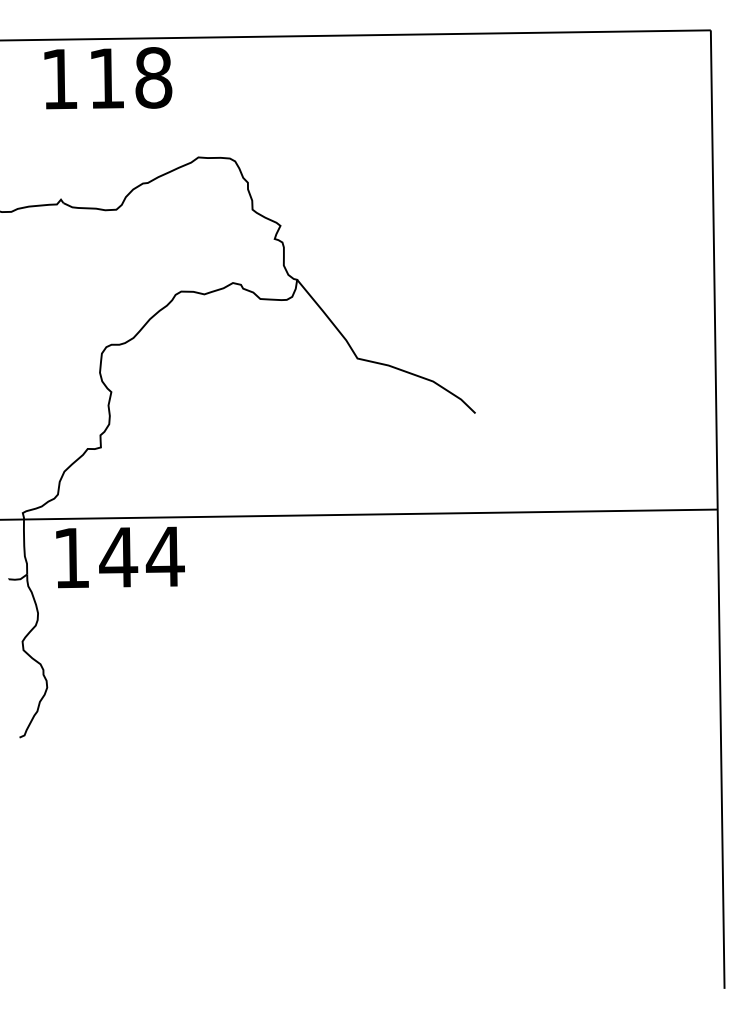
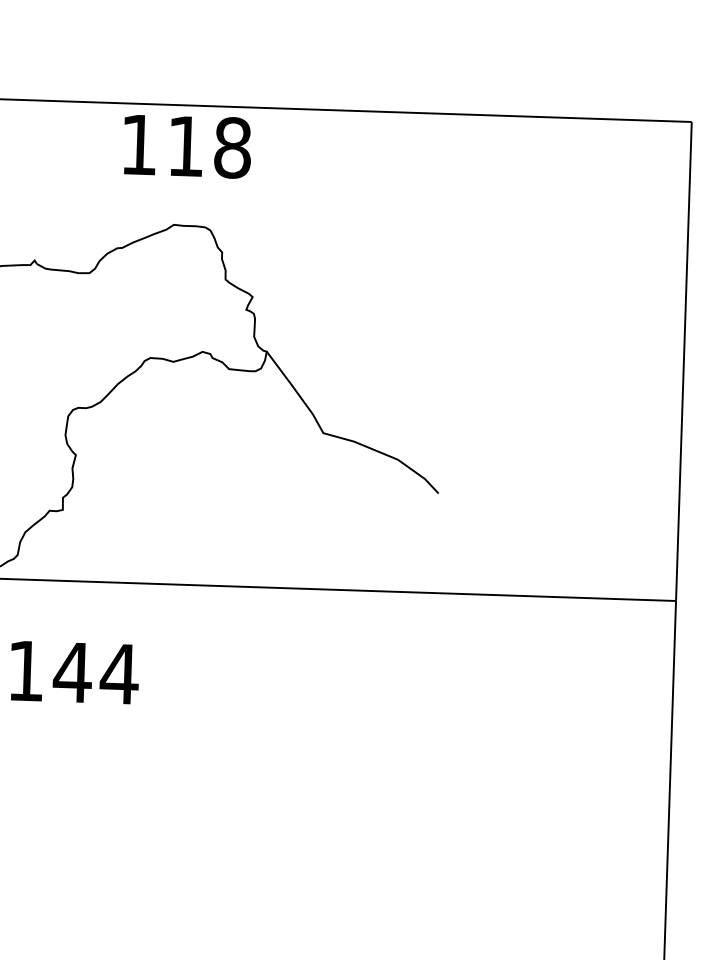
text: (108, 78) -> (187, 146), moved
text: (120, 557) -> (74, 672), moved

